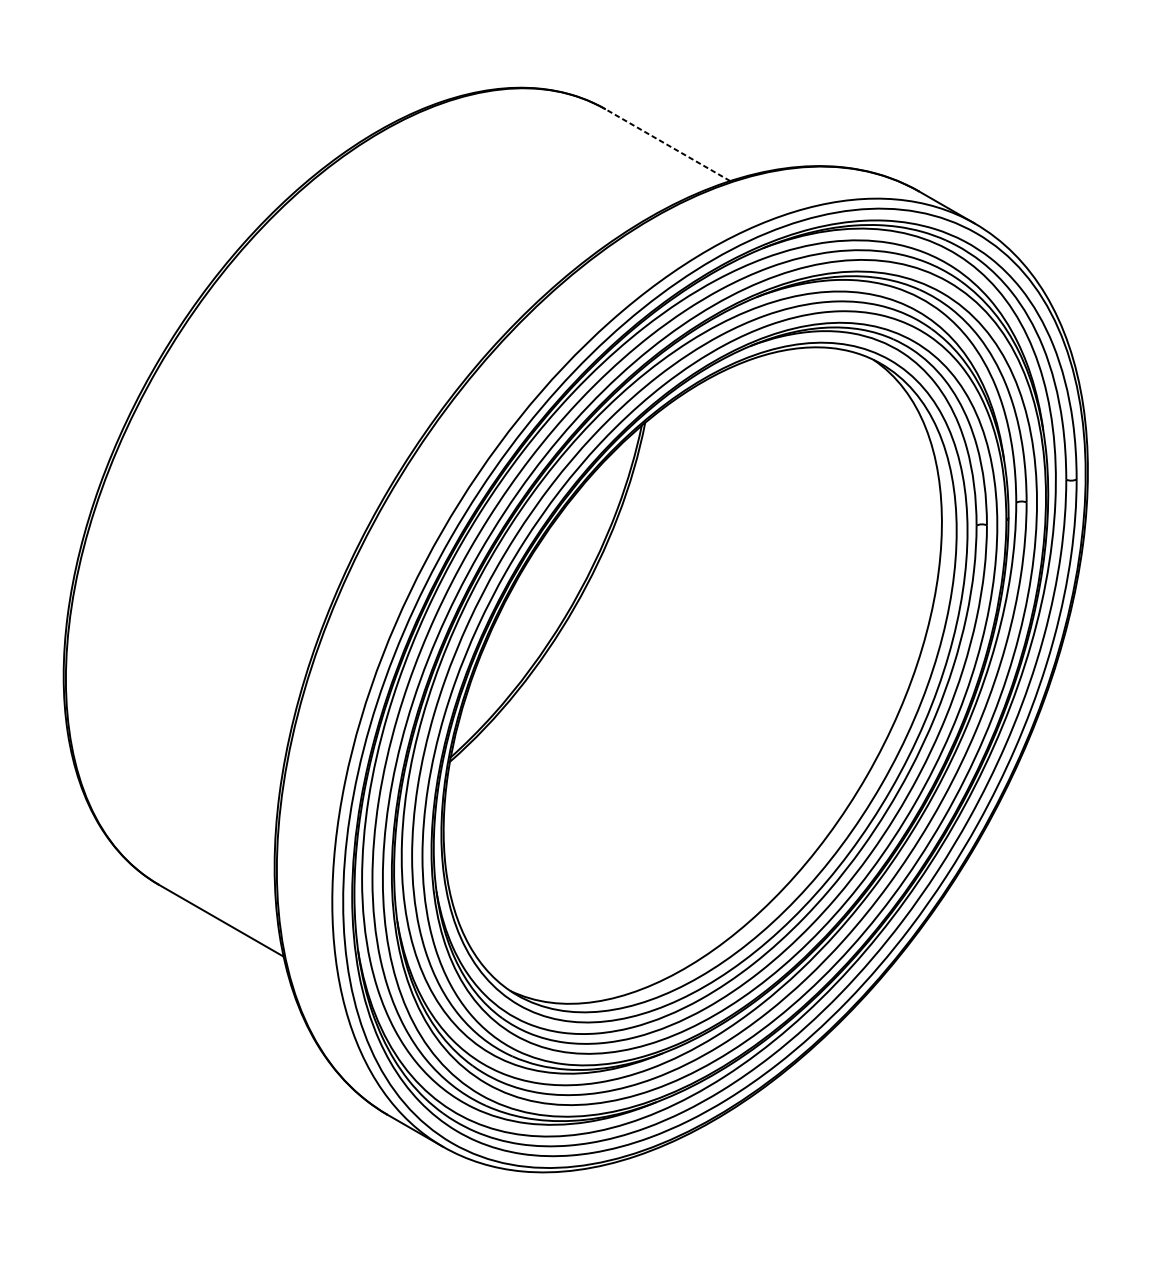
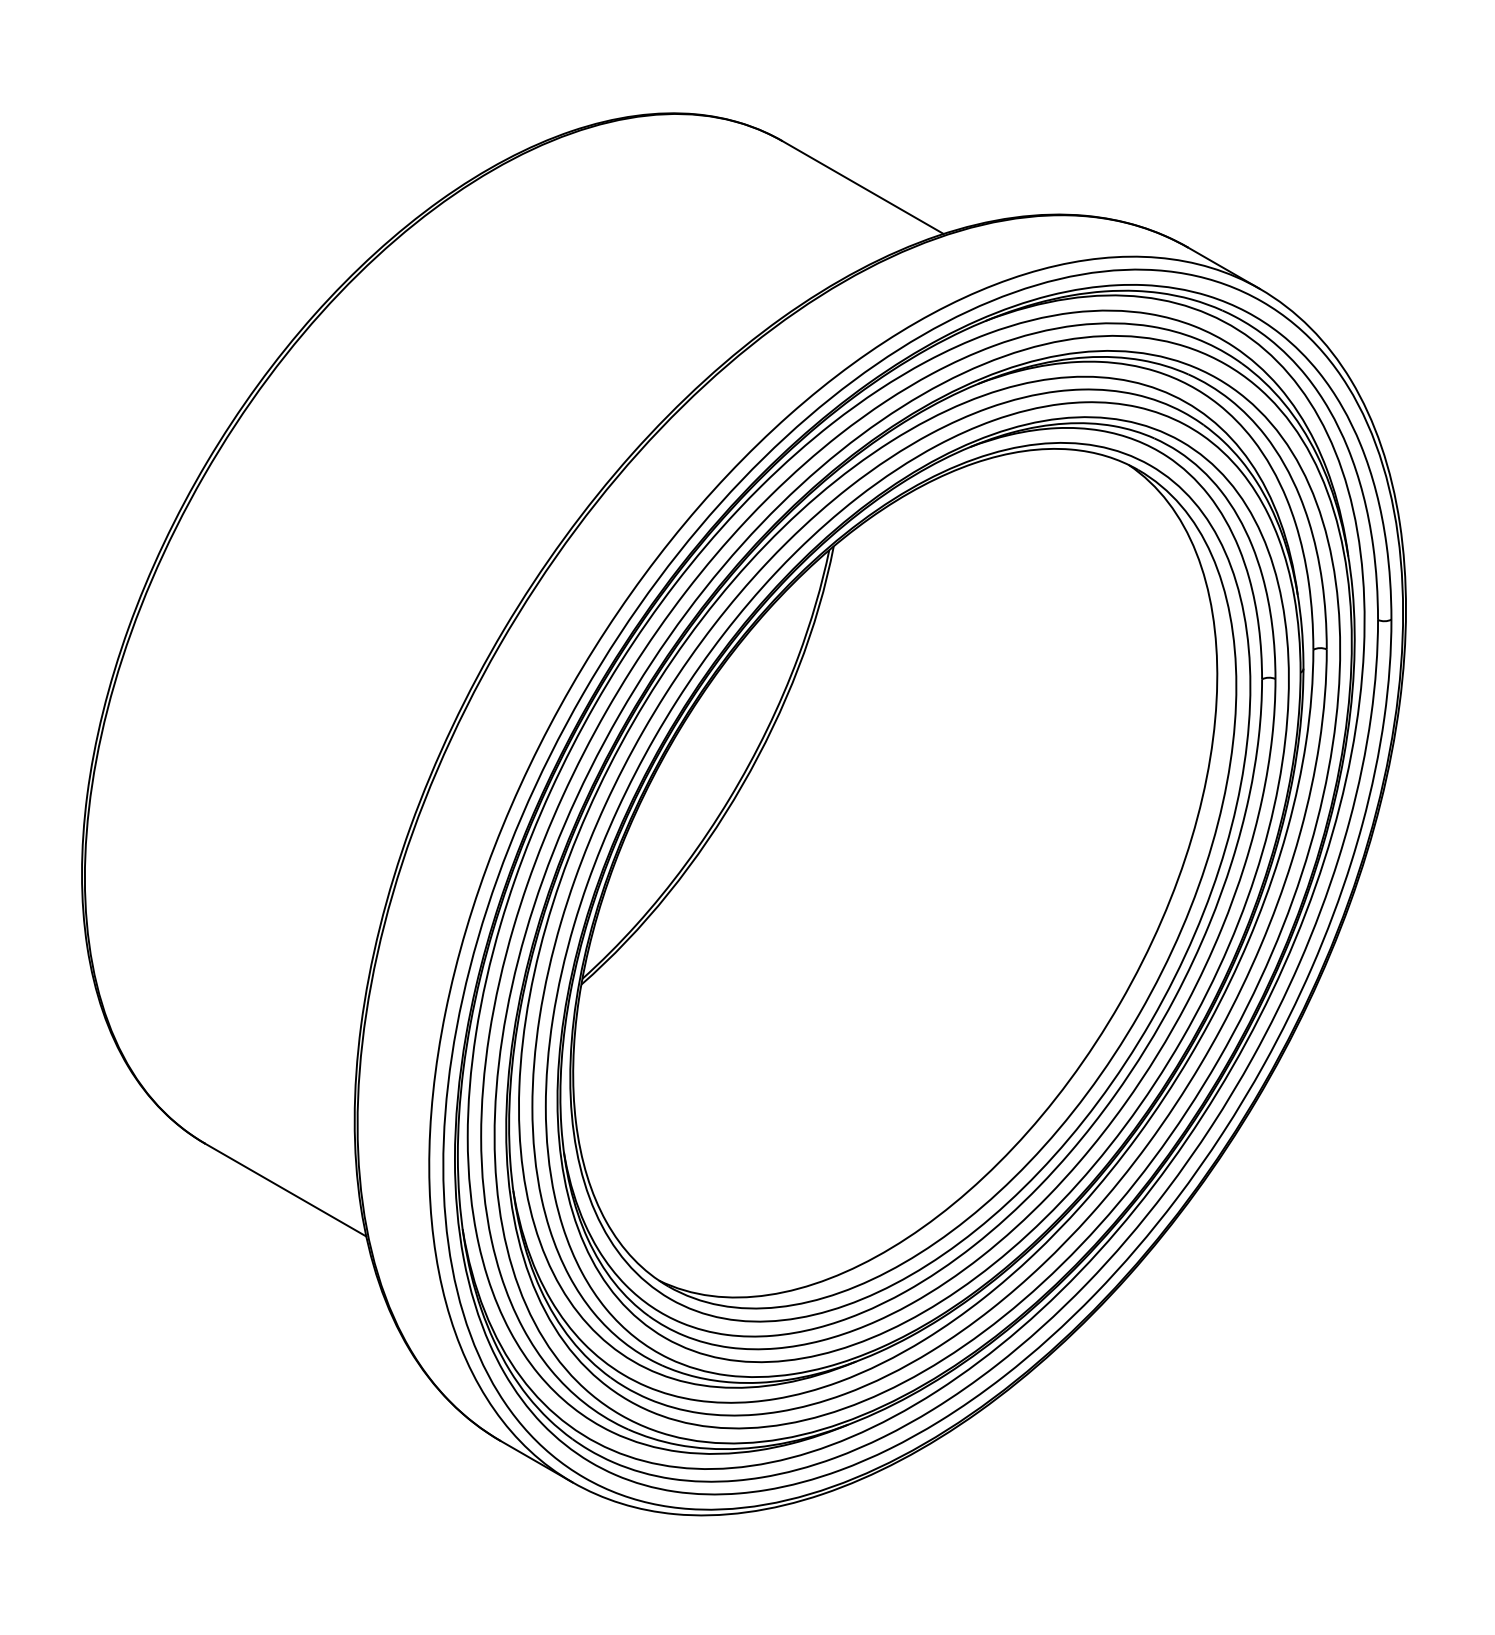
line: (668, 145) -> (863, 187), dashed -> solid

